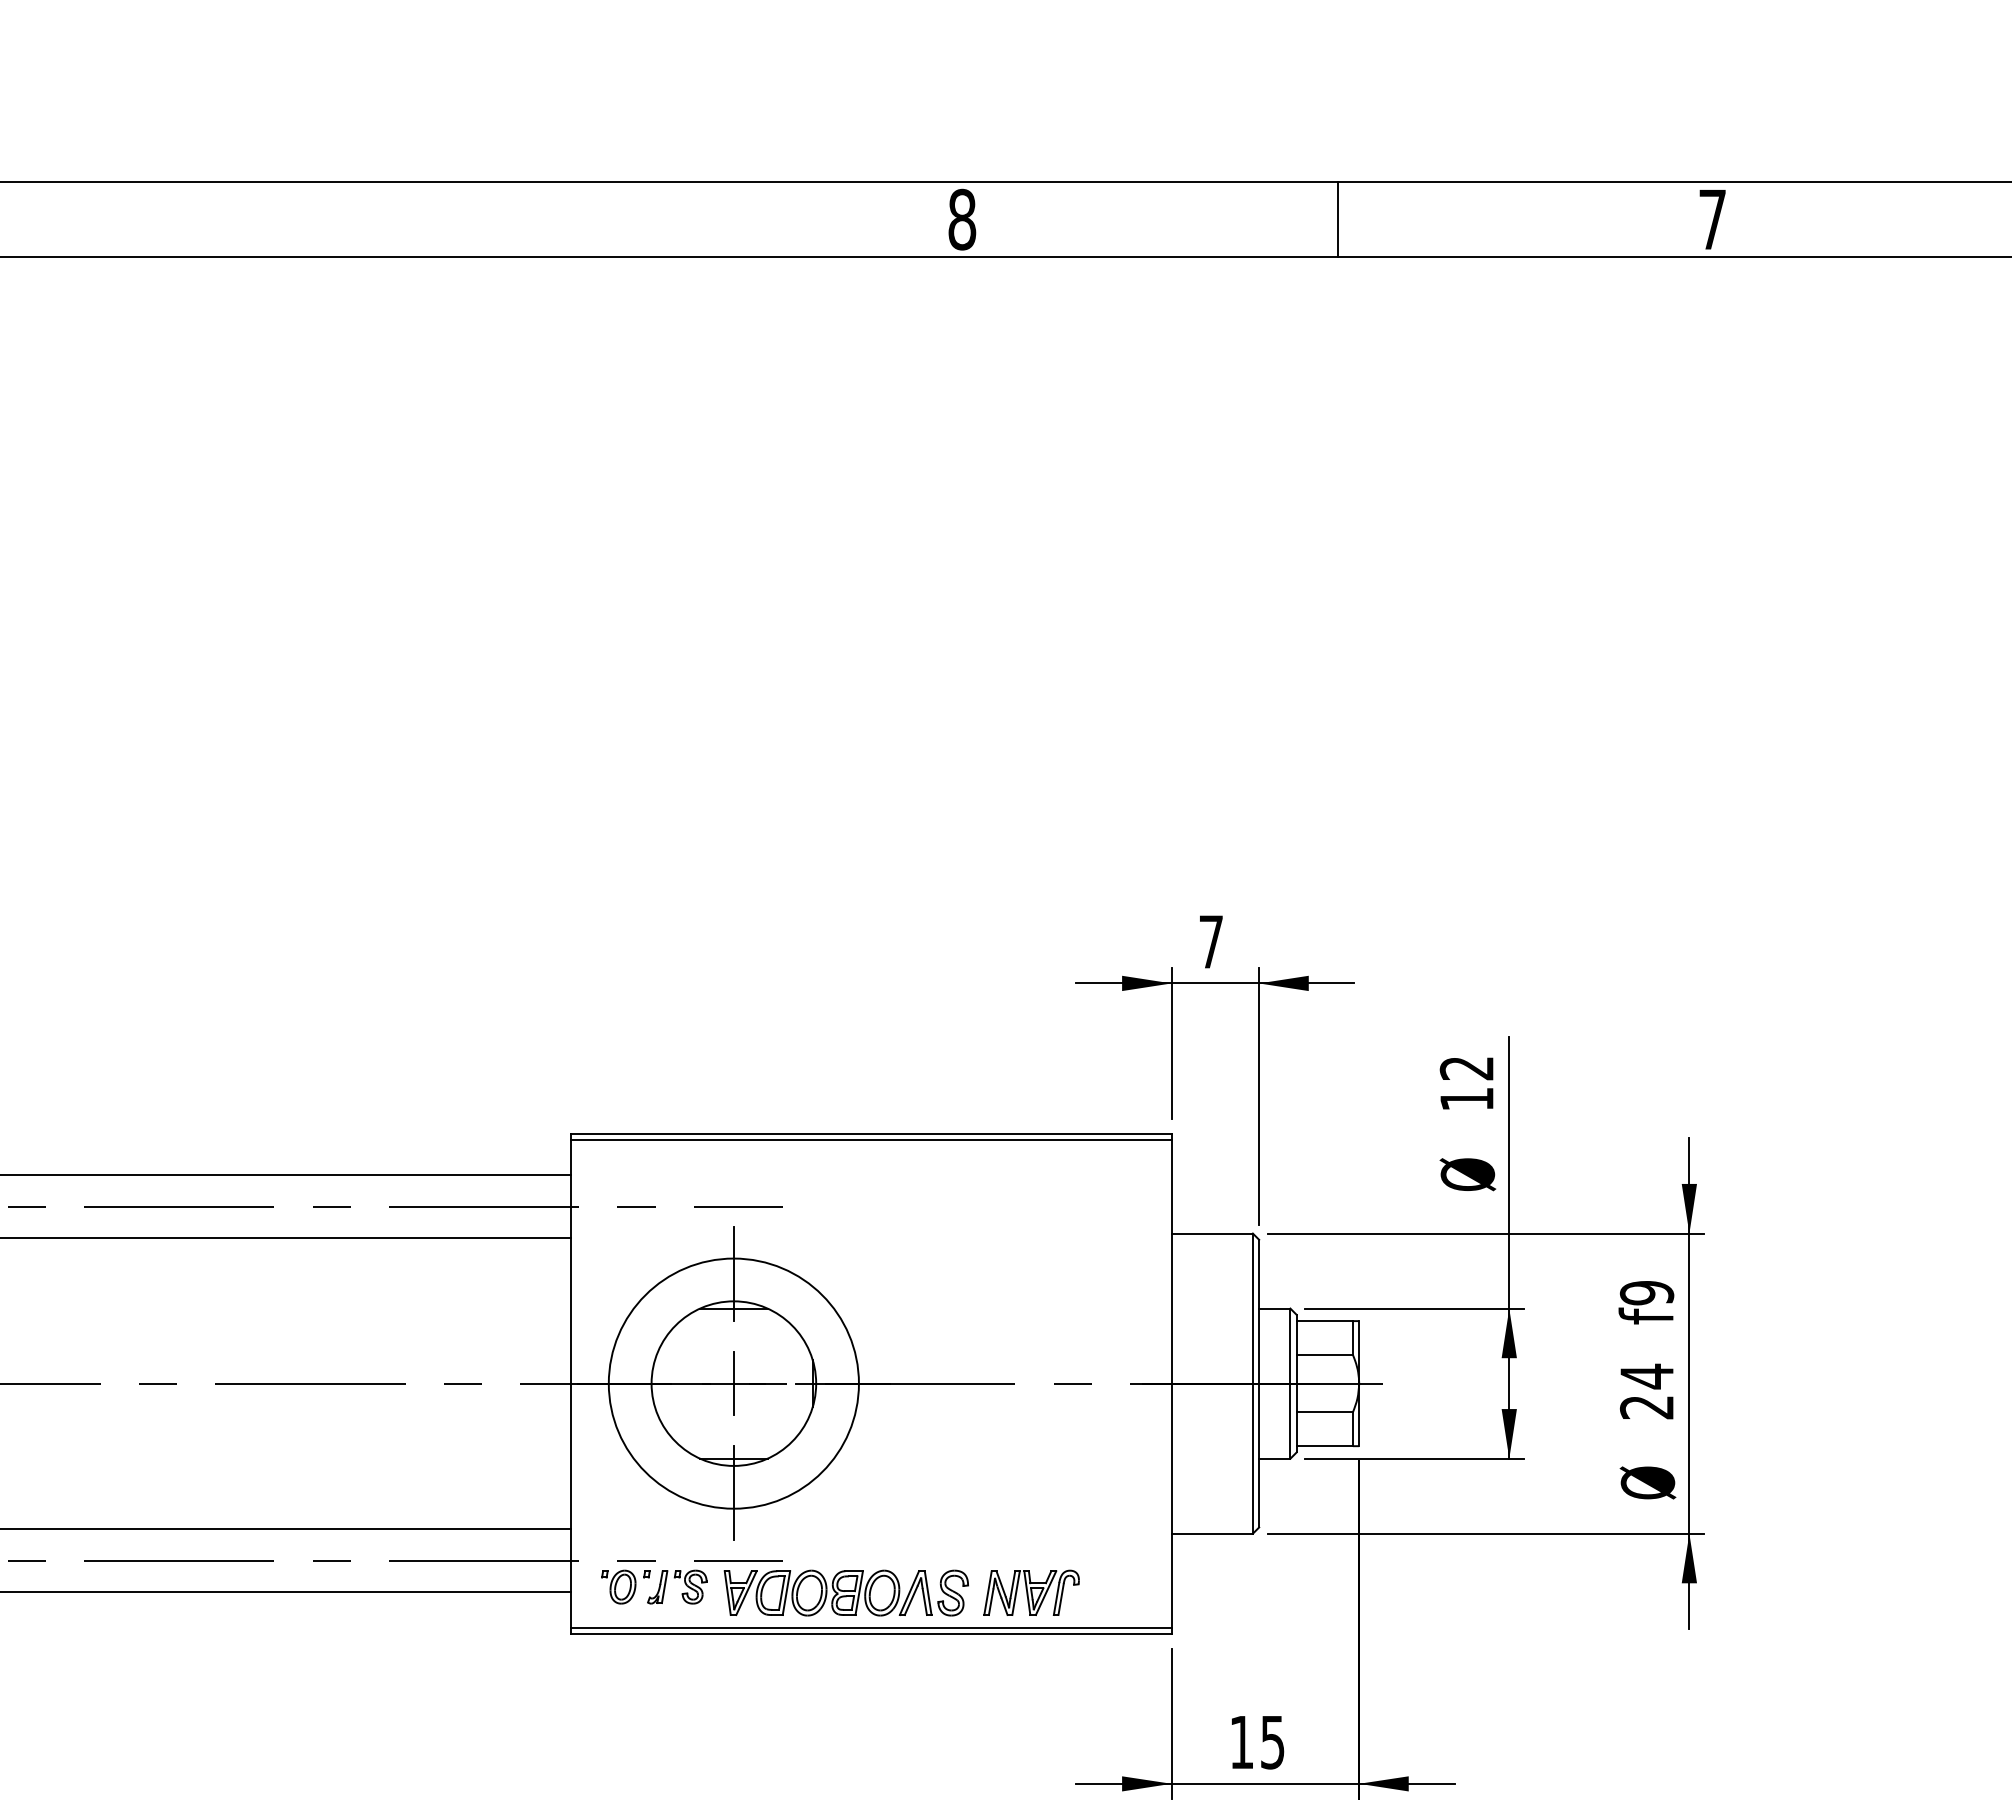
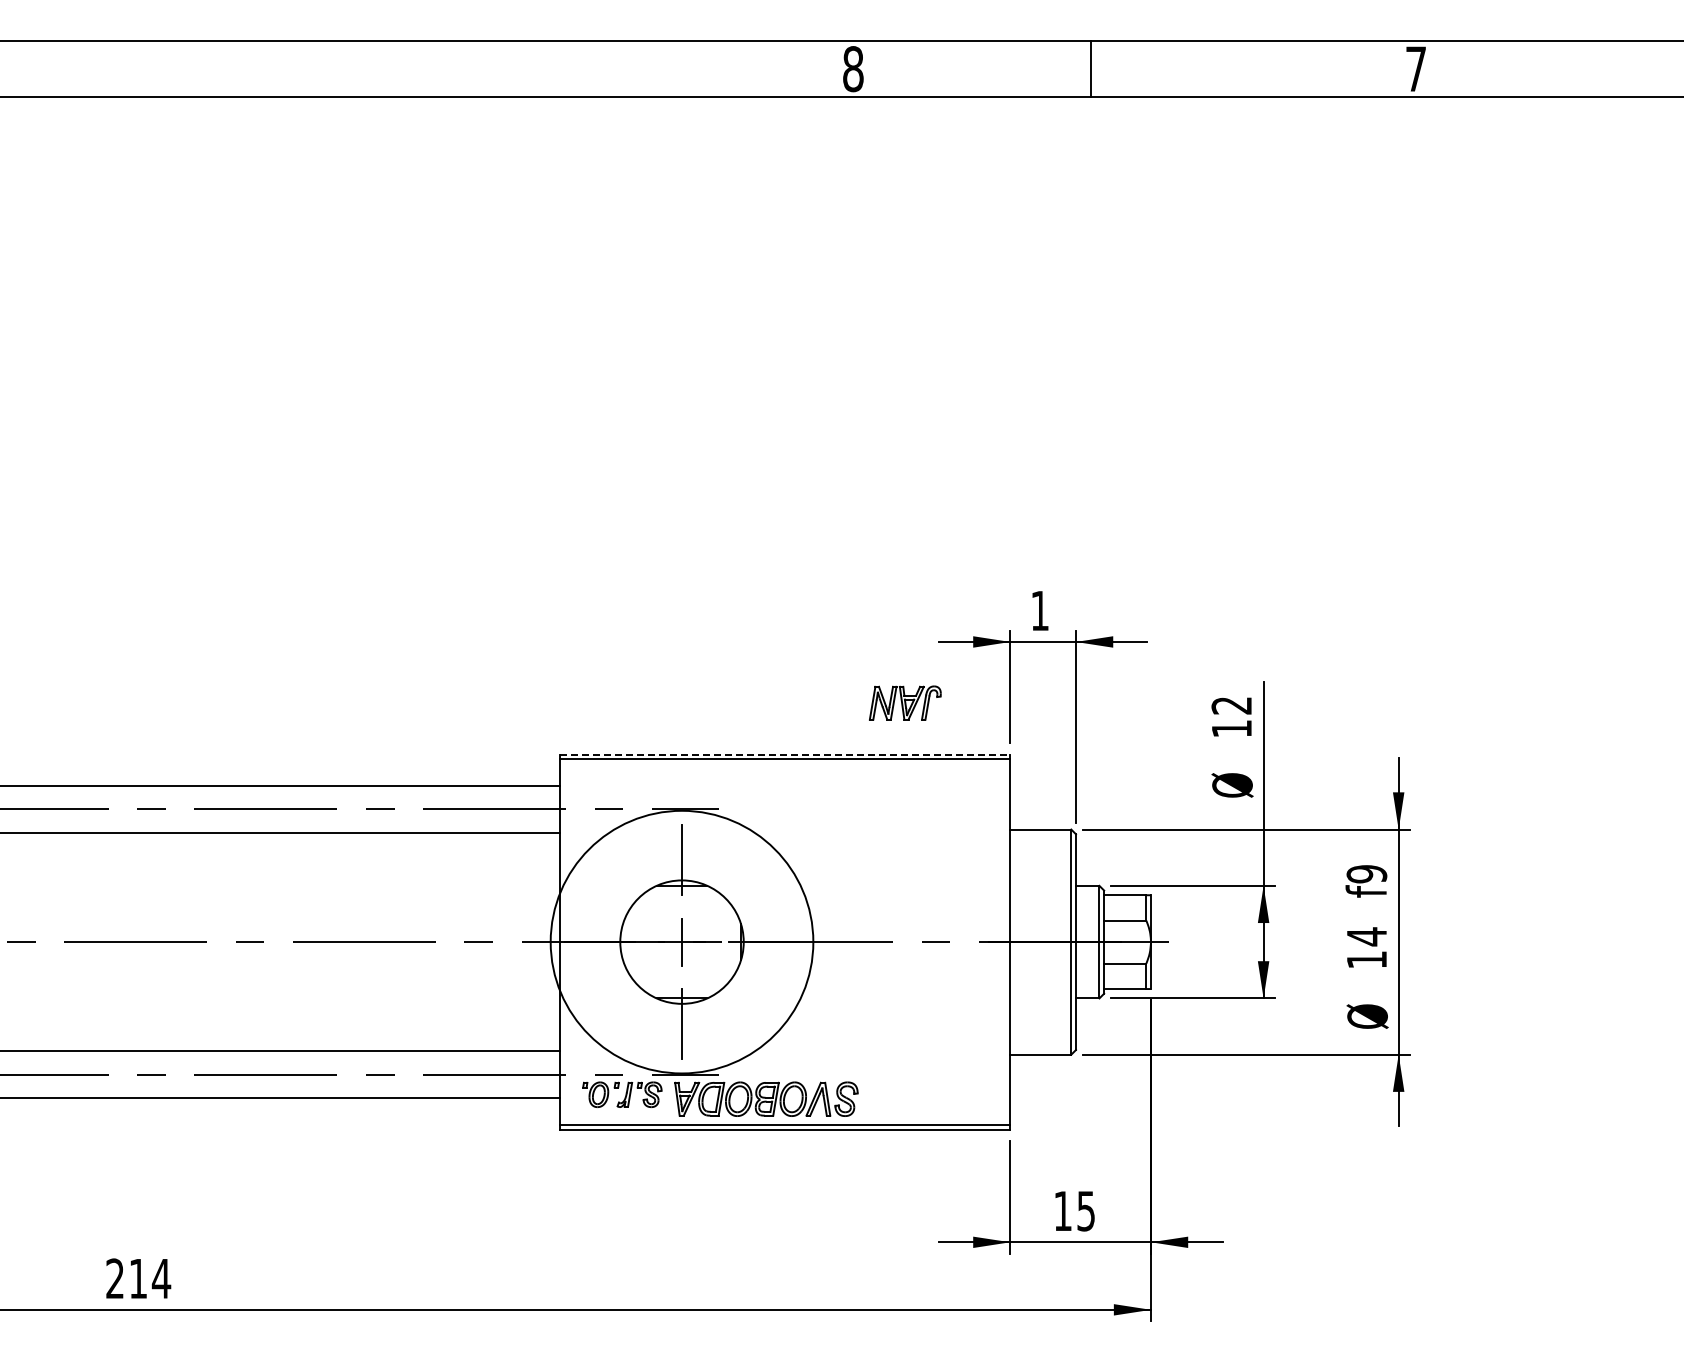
line: (1338, 218) -> (1091, 68), moved
text: (1210, 941) -> (1039, 610), 7 -> 1
line: (871, 1133) -> (785, 754), solid -> dashed
circle: (733, 1382) -> (681, 941), size x1.4
text: (1646, 1406) -> (1366, 959), 24 -> 14
part: (1031, 1592) -> (905, 702), moved

